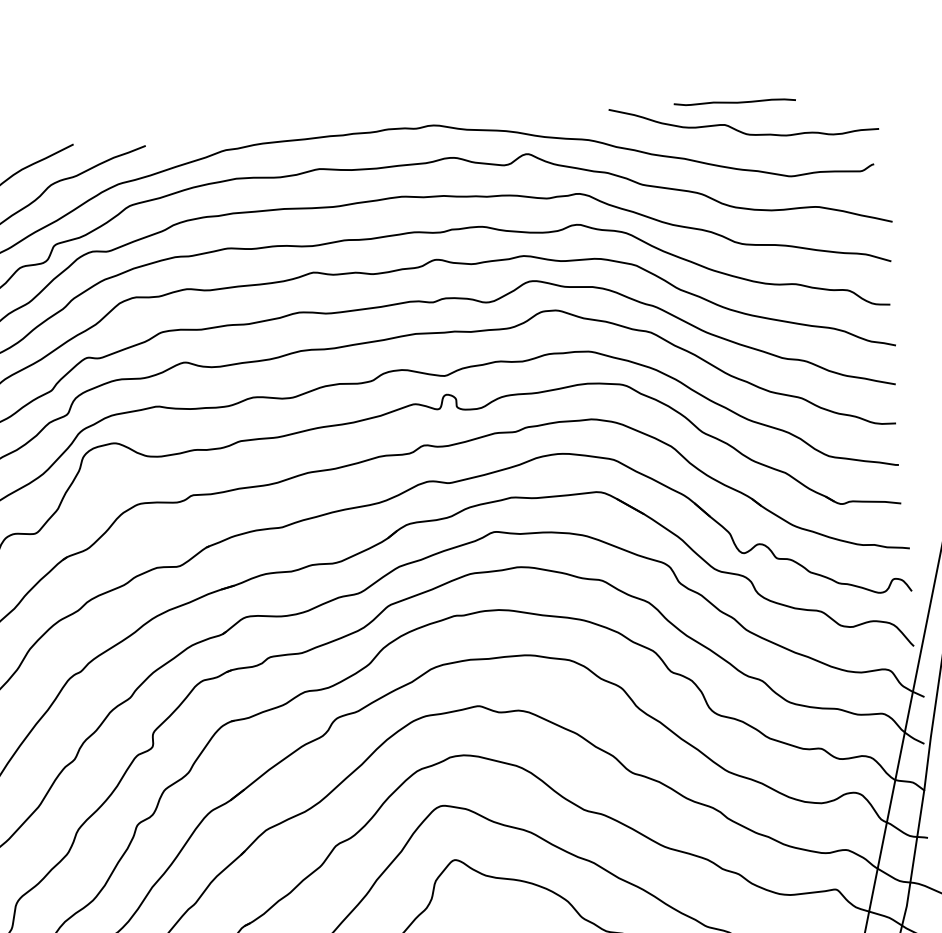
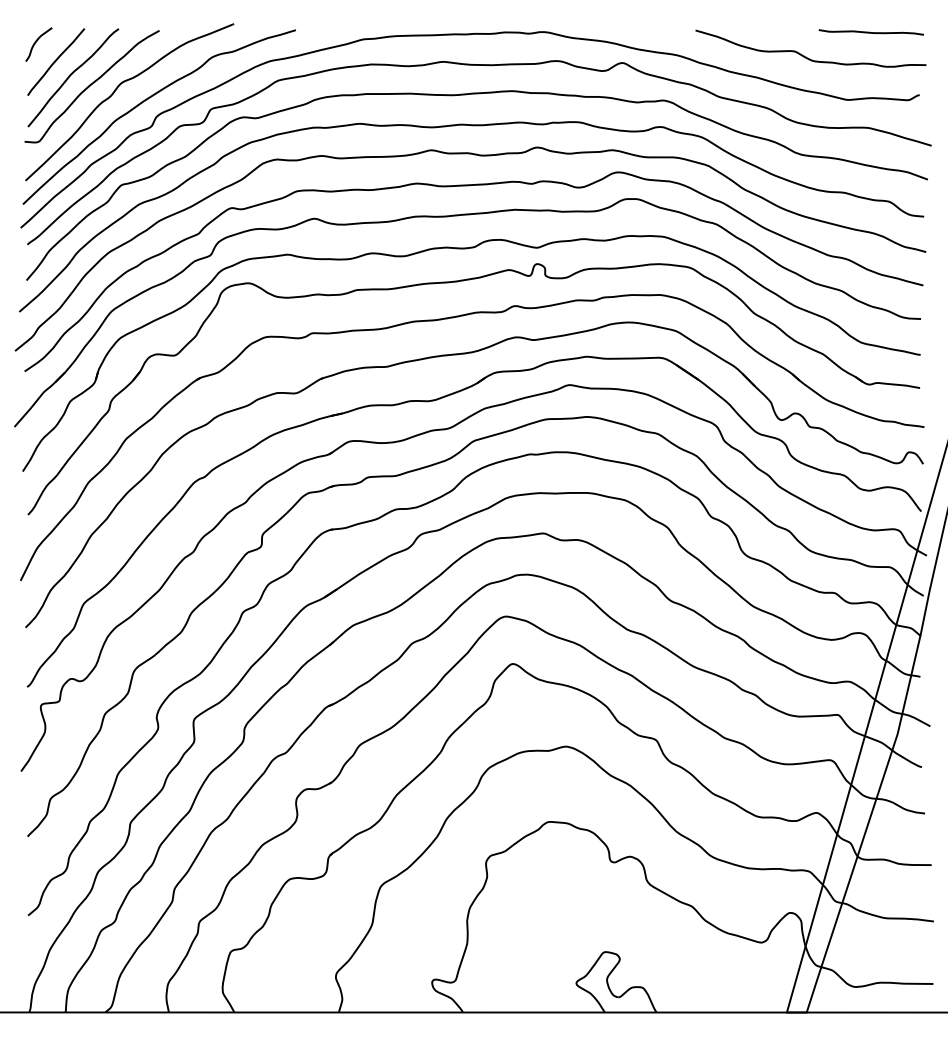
line: (733, 102) -> (870, 32), moved

